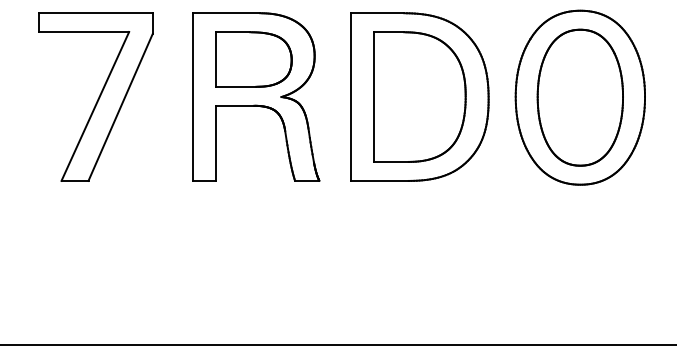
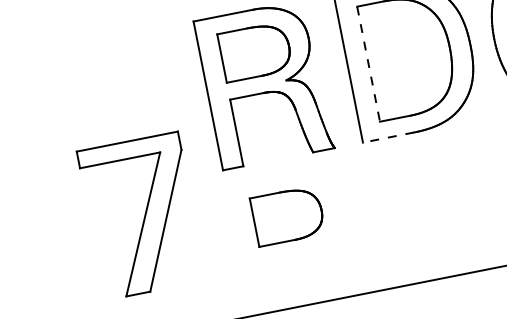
part: (95, 96) -> (141, 215), moved
line: (374, 97) -> (369, 64), solid -> dashed
line: (379, 180) -> (388, 137), solid -> dashed
part: (253, 244) -> (287, 216), added

